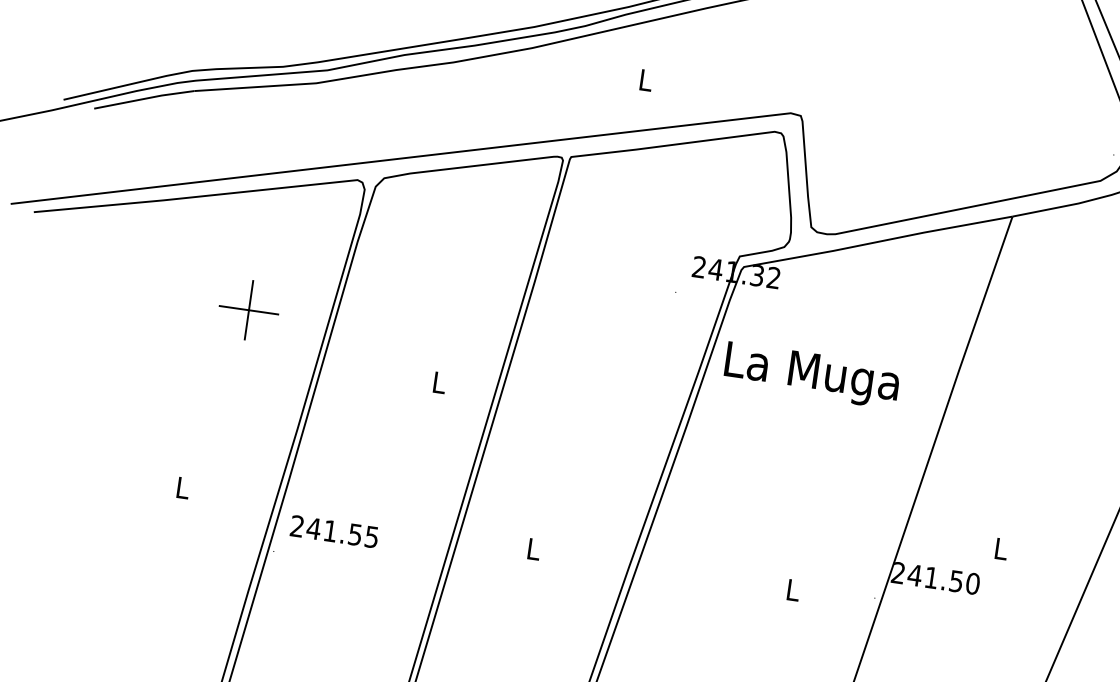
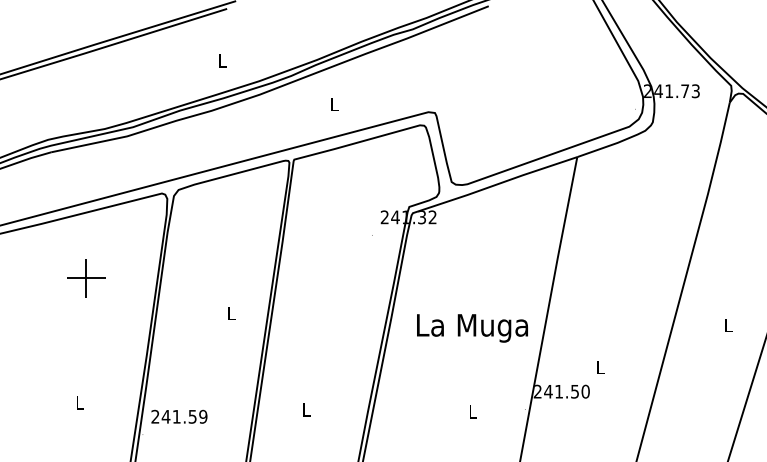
part: (249, 310) -> (86, 278), moved
text: (811, 375) -> (472, 328), moved
text: (372, 536) -> (203, 416), 241.55 -> 241.59

